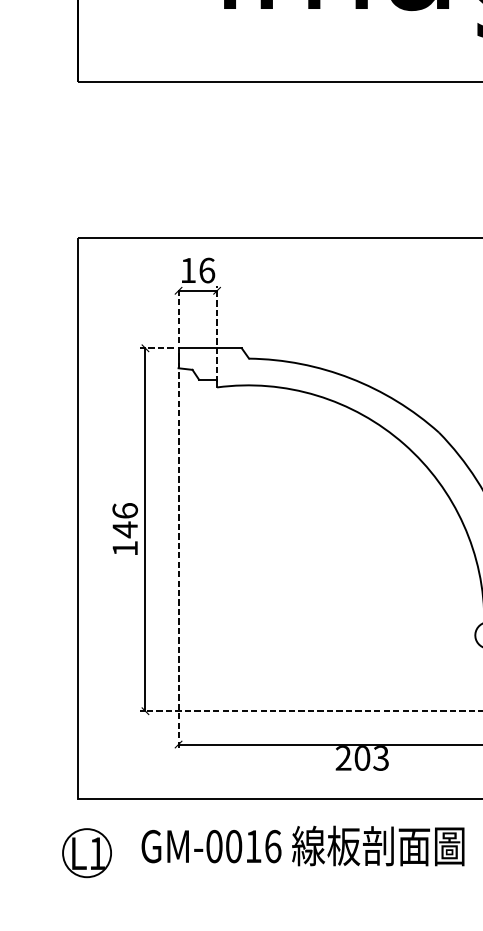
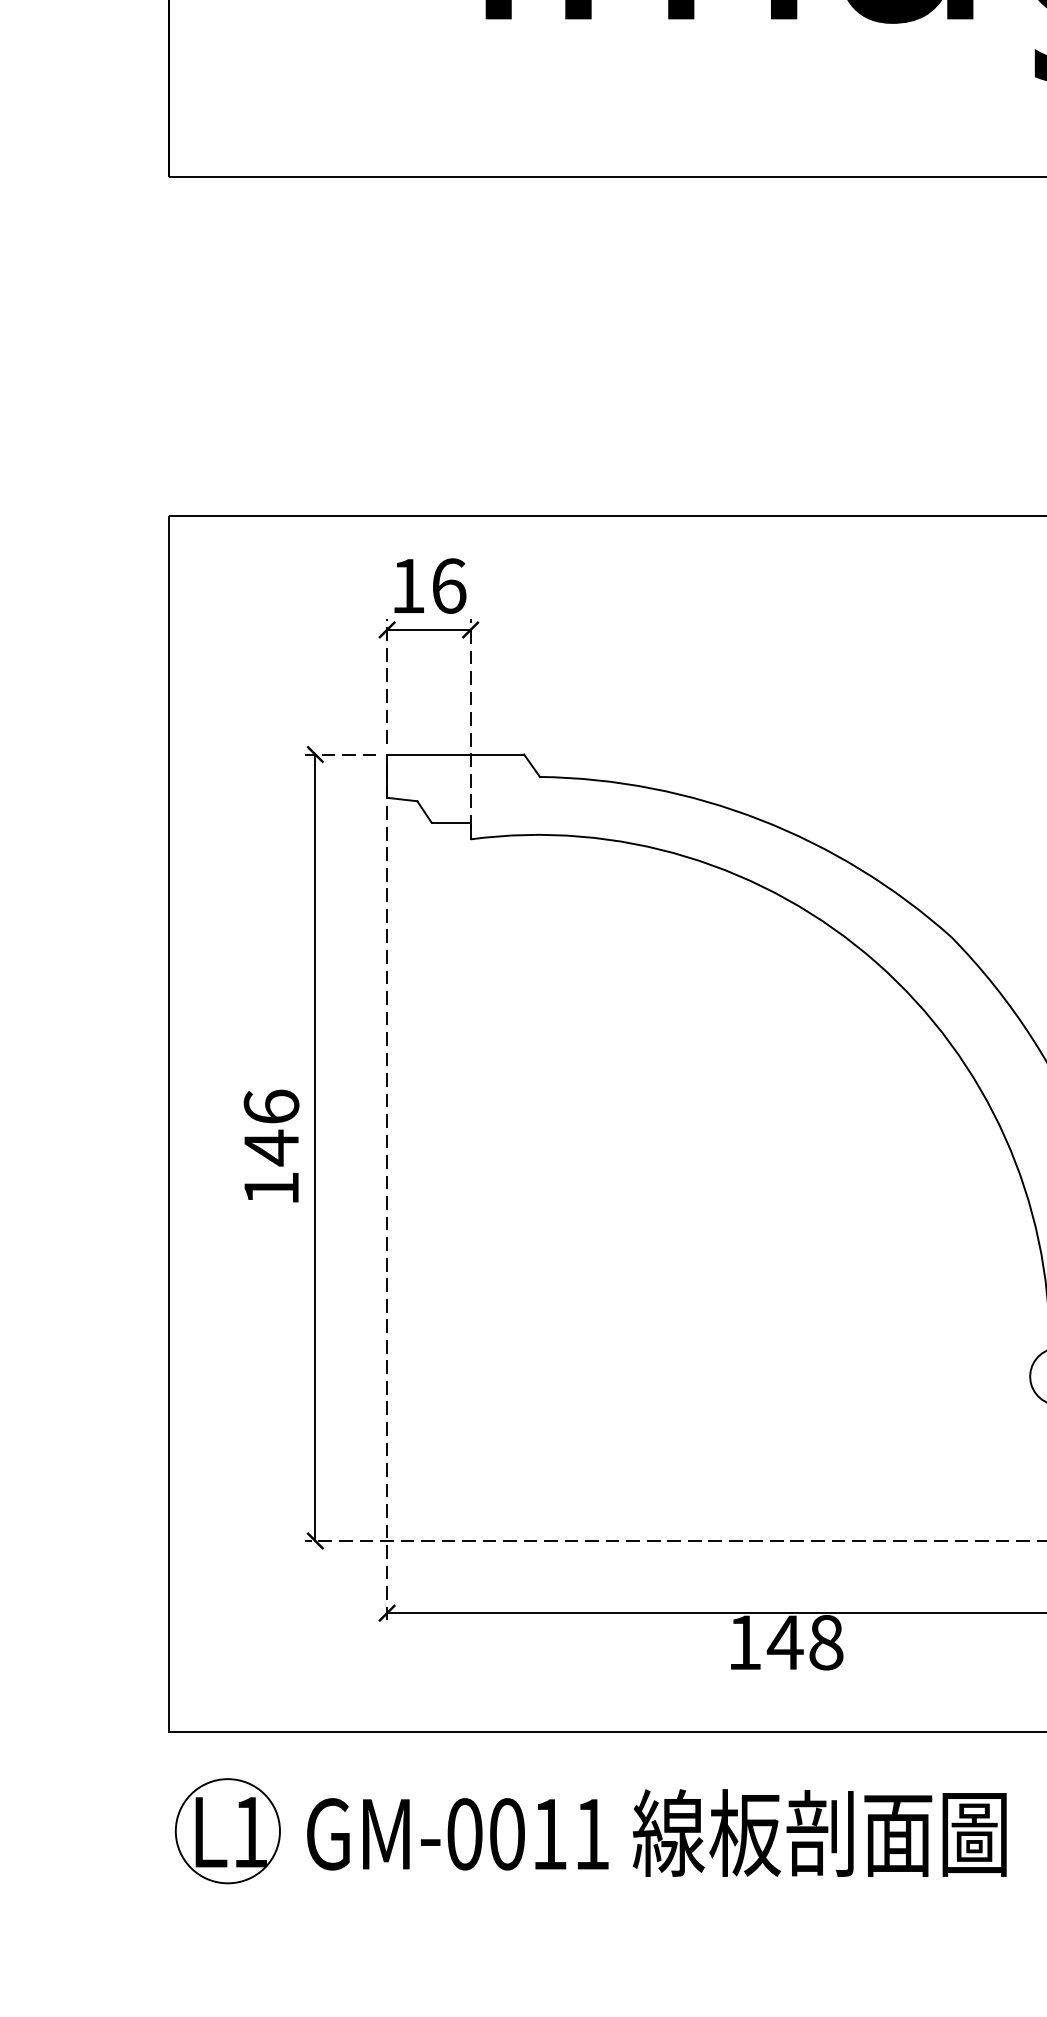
text: (362, 758) -> (785, 1643), 203 -> 148
text: (273, 846) -> (592, 1834), GM-0016 -> GM-0011
part: (86, 853) -> (226, 1831), moved

